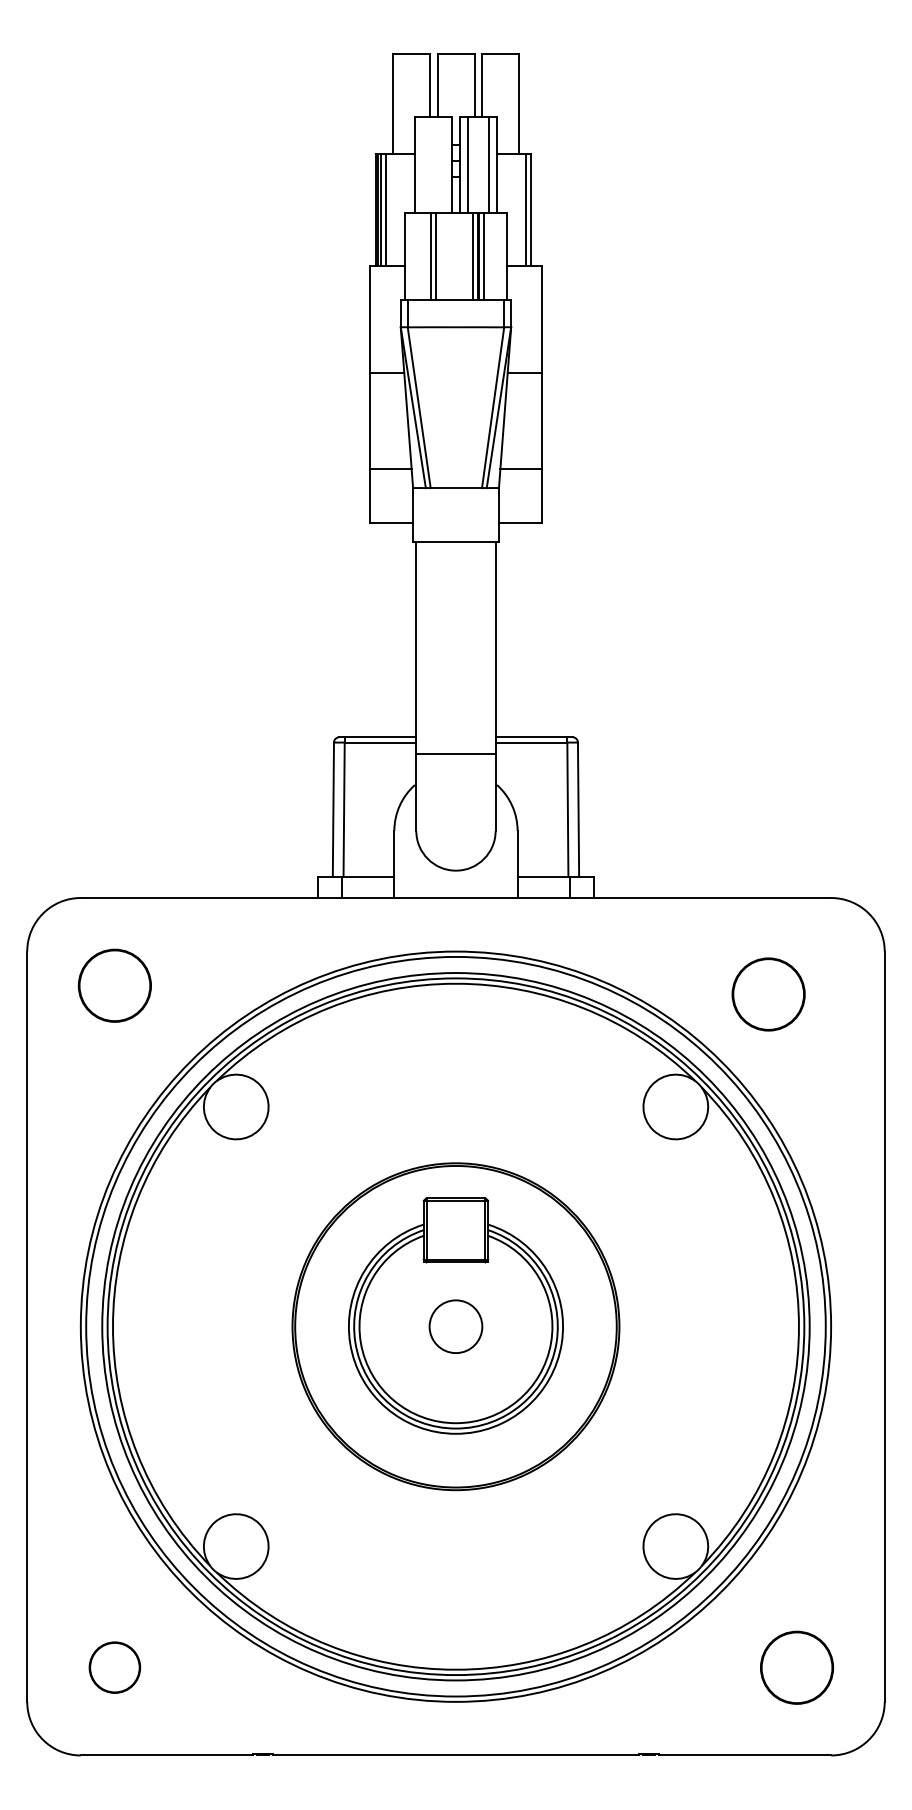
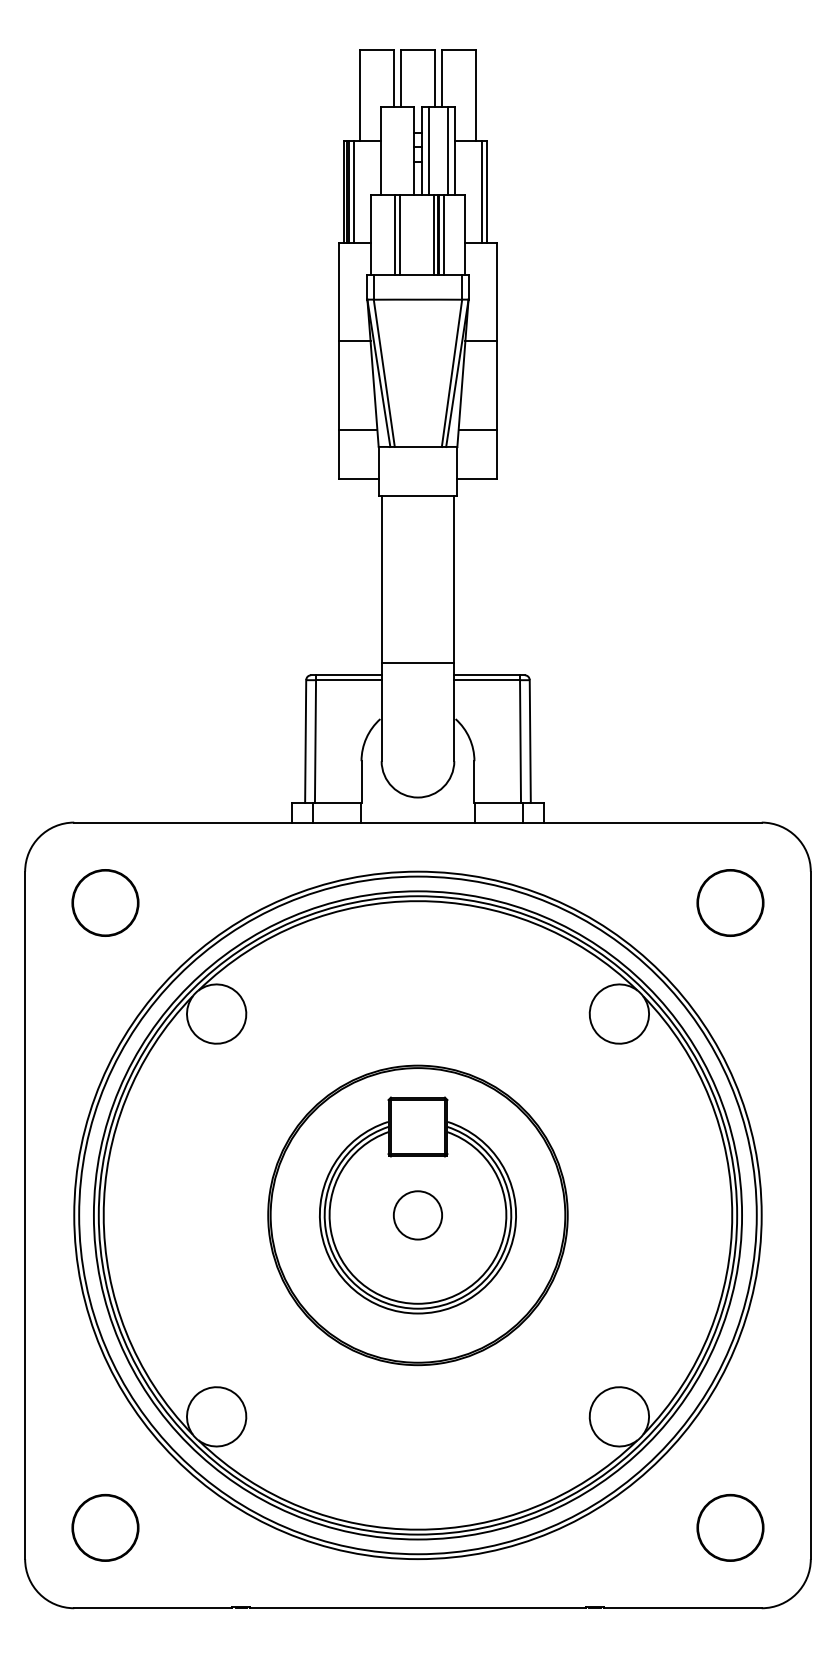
line: (455, 754) -> (417, 663), moved
circle: (768, 993) -> (730, 902), moved
circle: (114, 1667) -> (105, 1527), size x1.43

